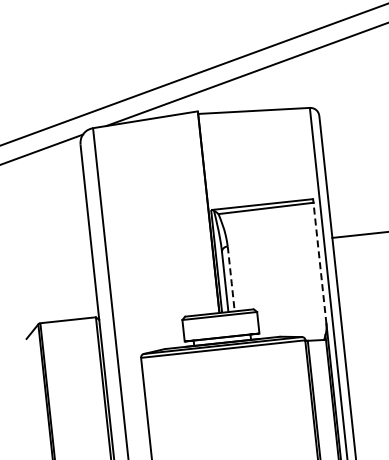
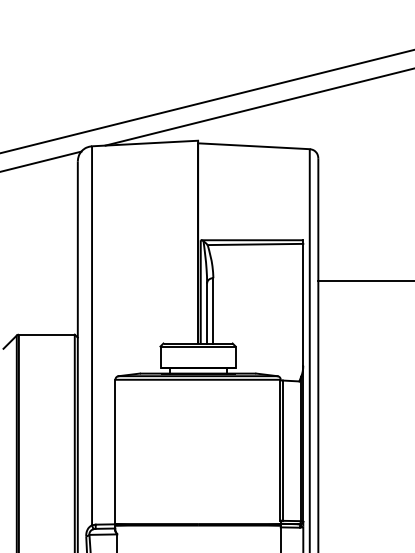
line: (320, 263) -> (303, 304), dashed -> solid
line: (231, 278) -> (213, 310), dashed -> solid

